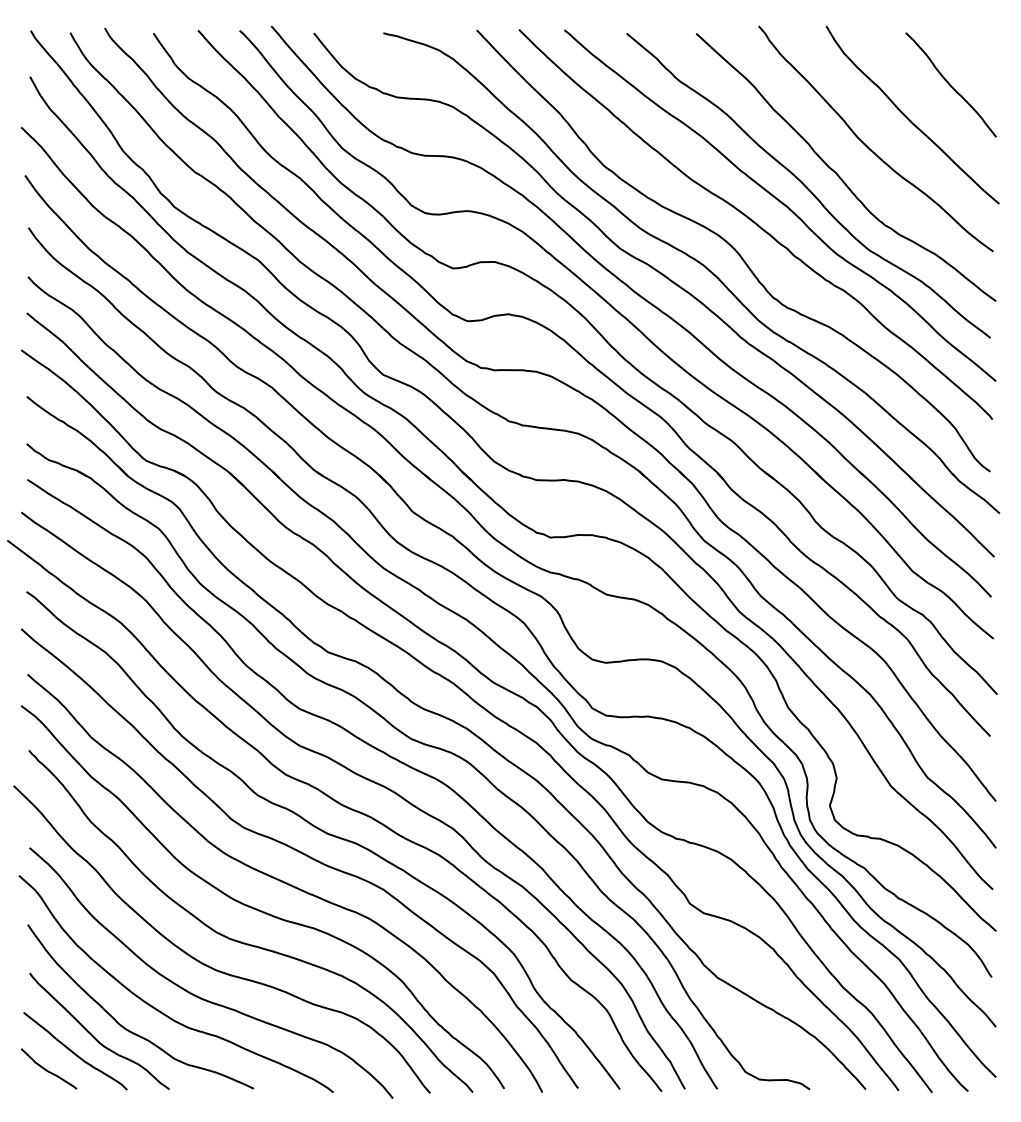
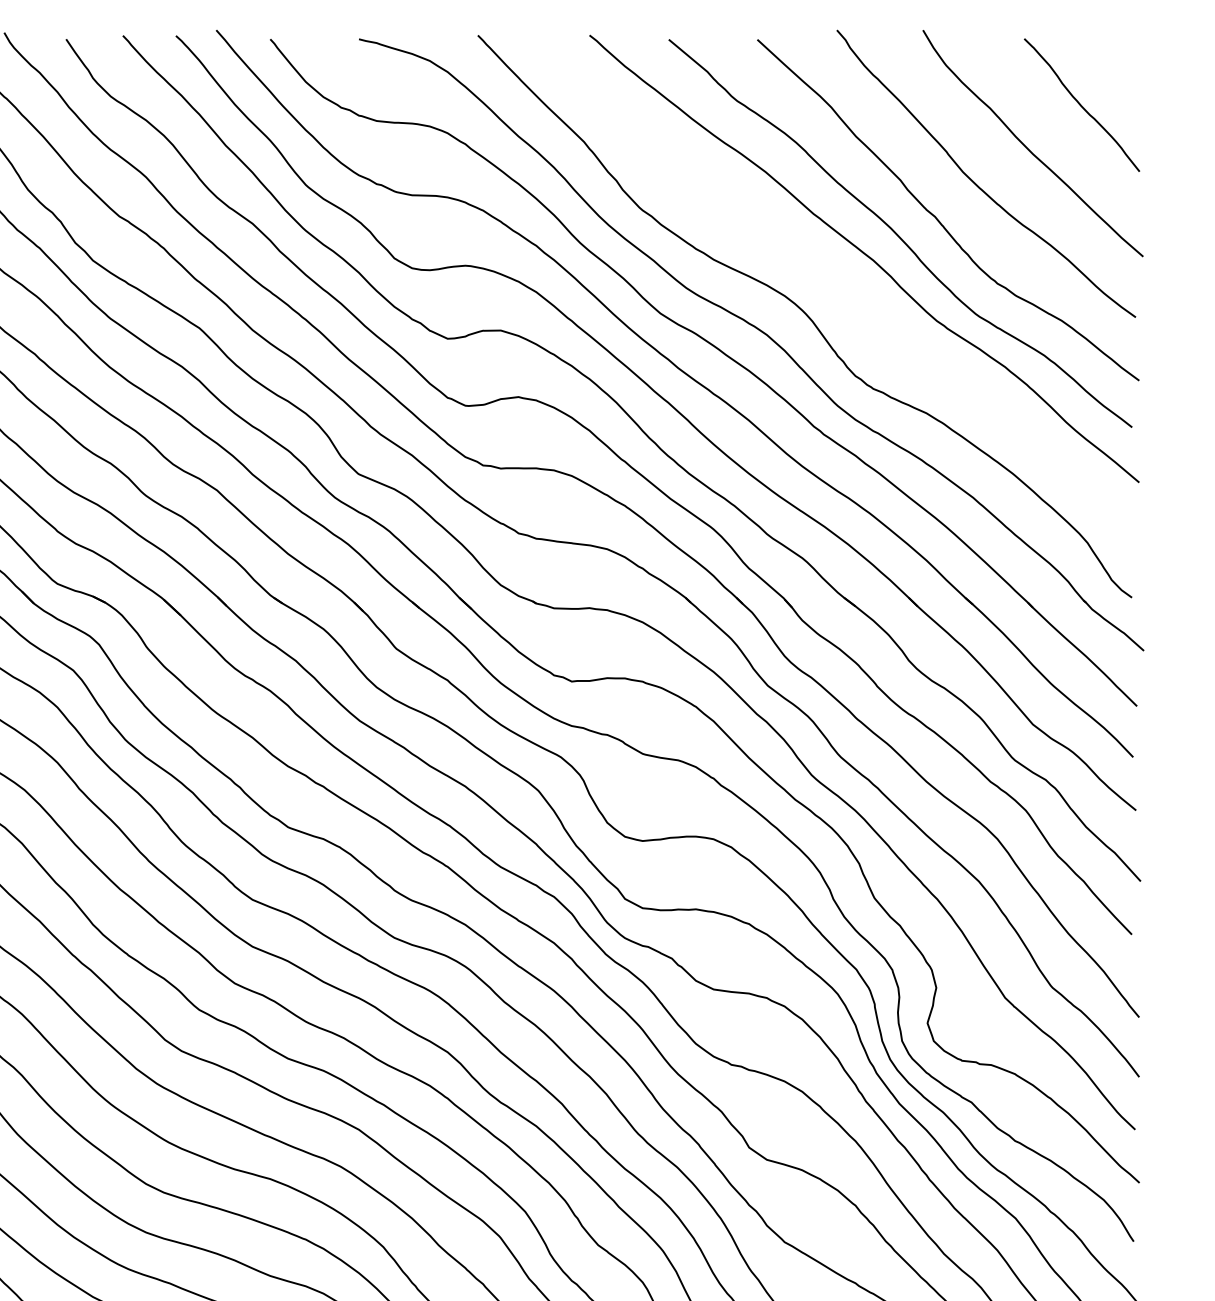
curve: (755, 224) -> (832, 282), removed

